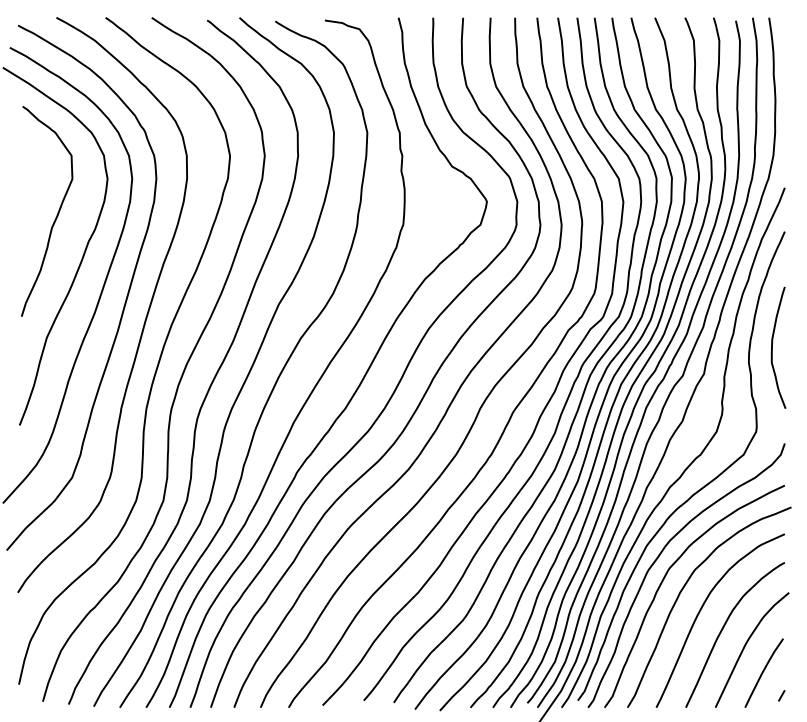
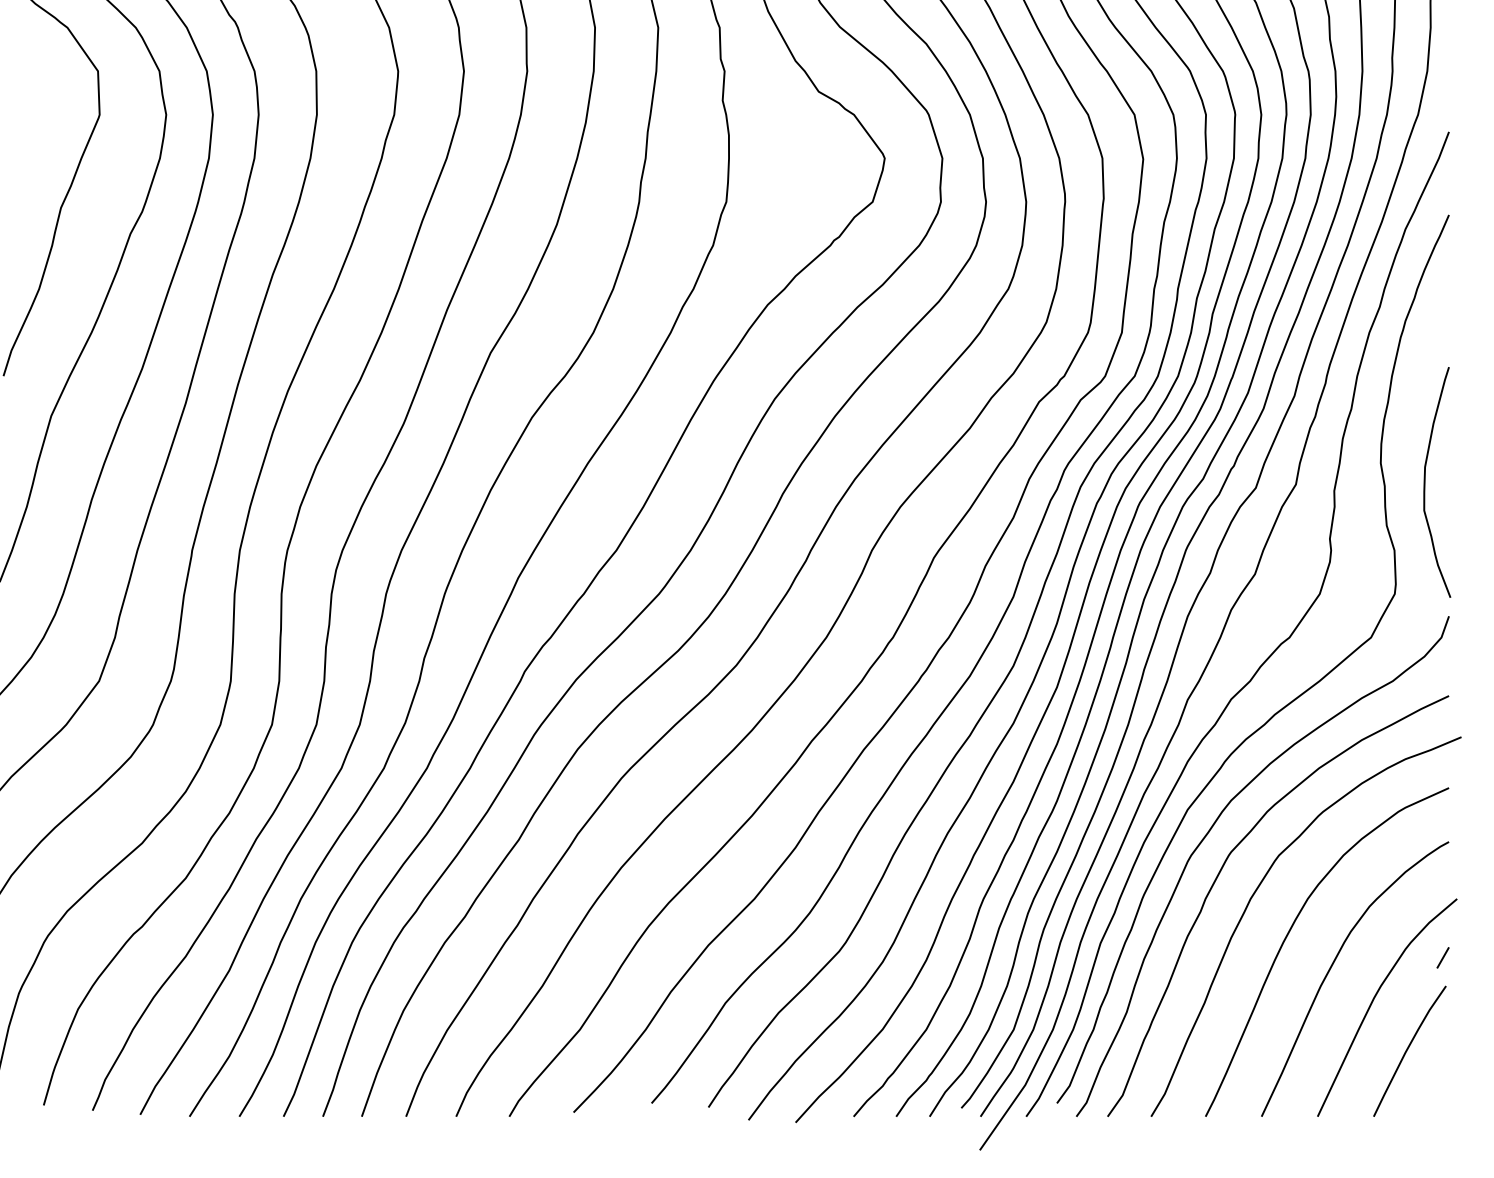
curve: (772, 347) -> (1425, 481), moved
line: (781, 695) -> (1442, 957), moved

